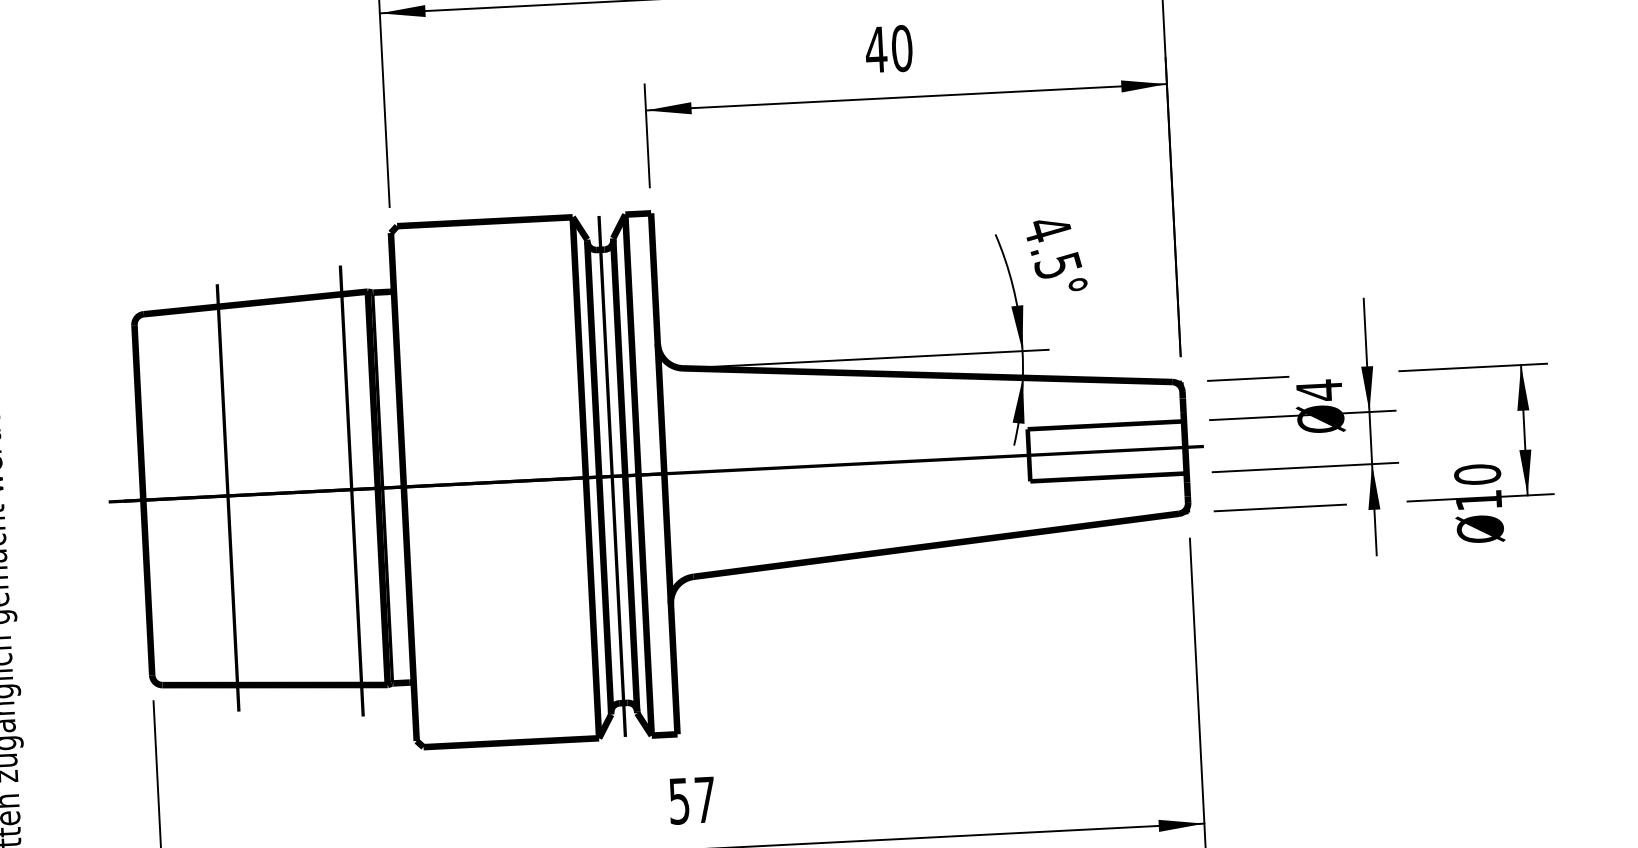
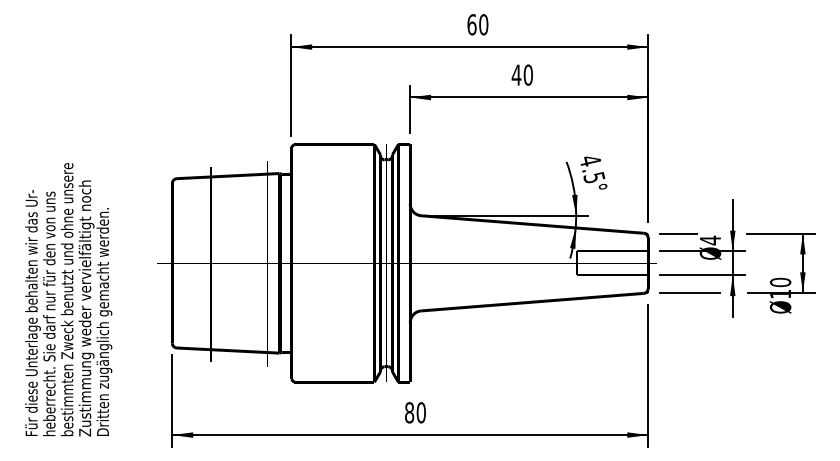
text: (692, 799) -> (415, 412), 57 -> 80

